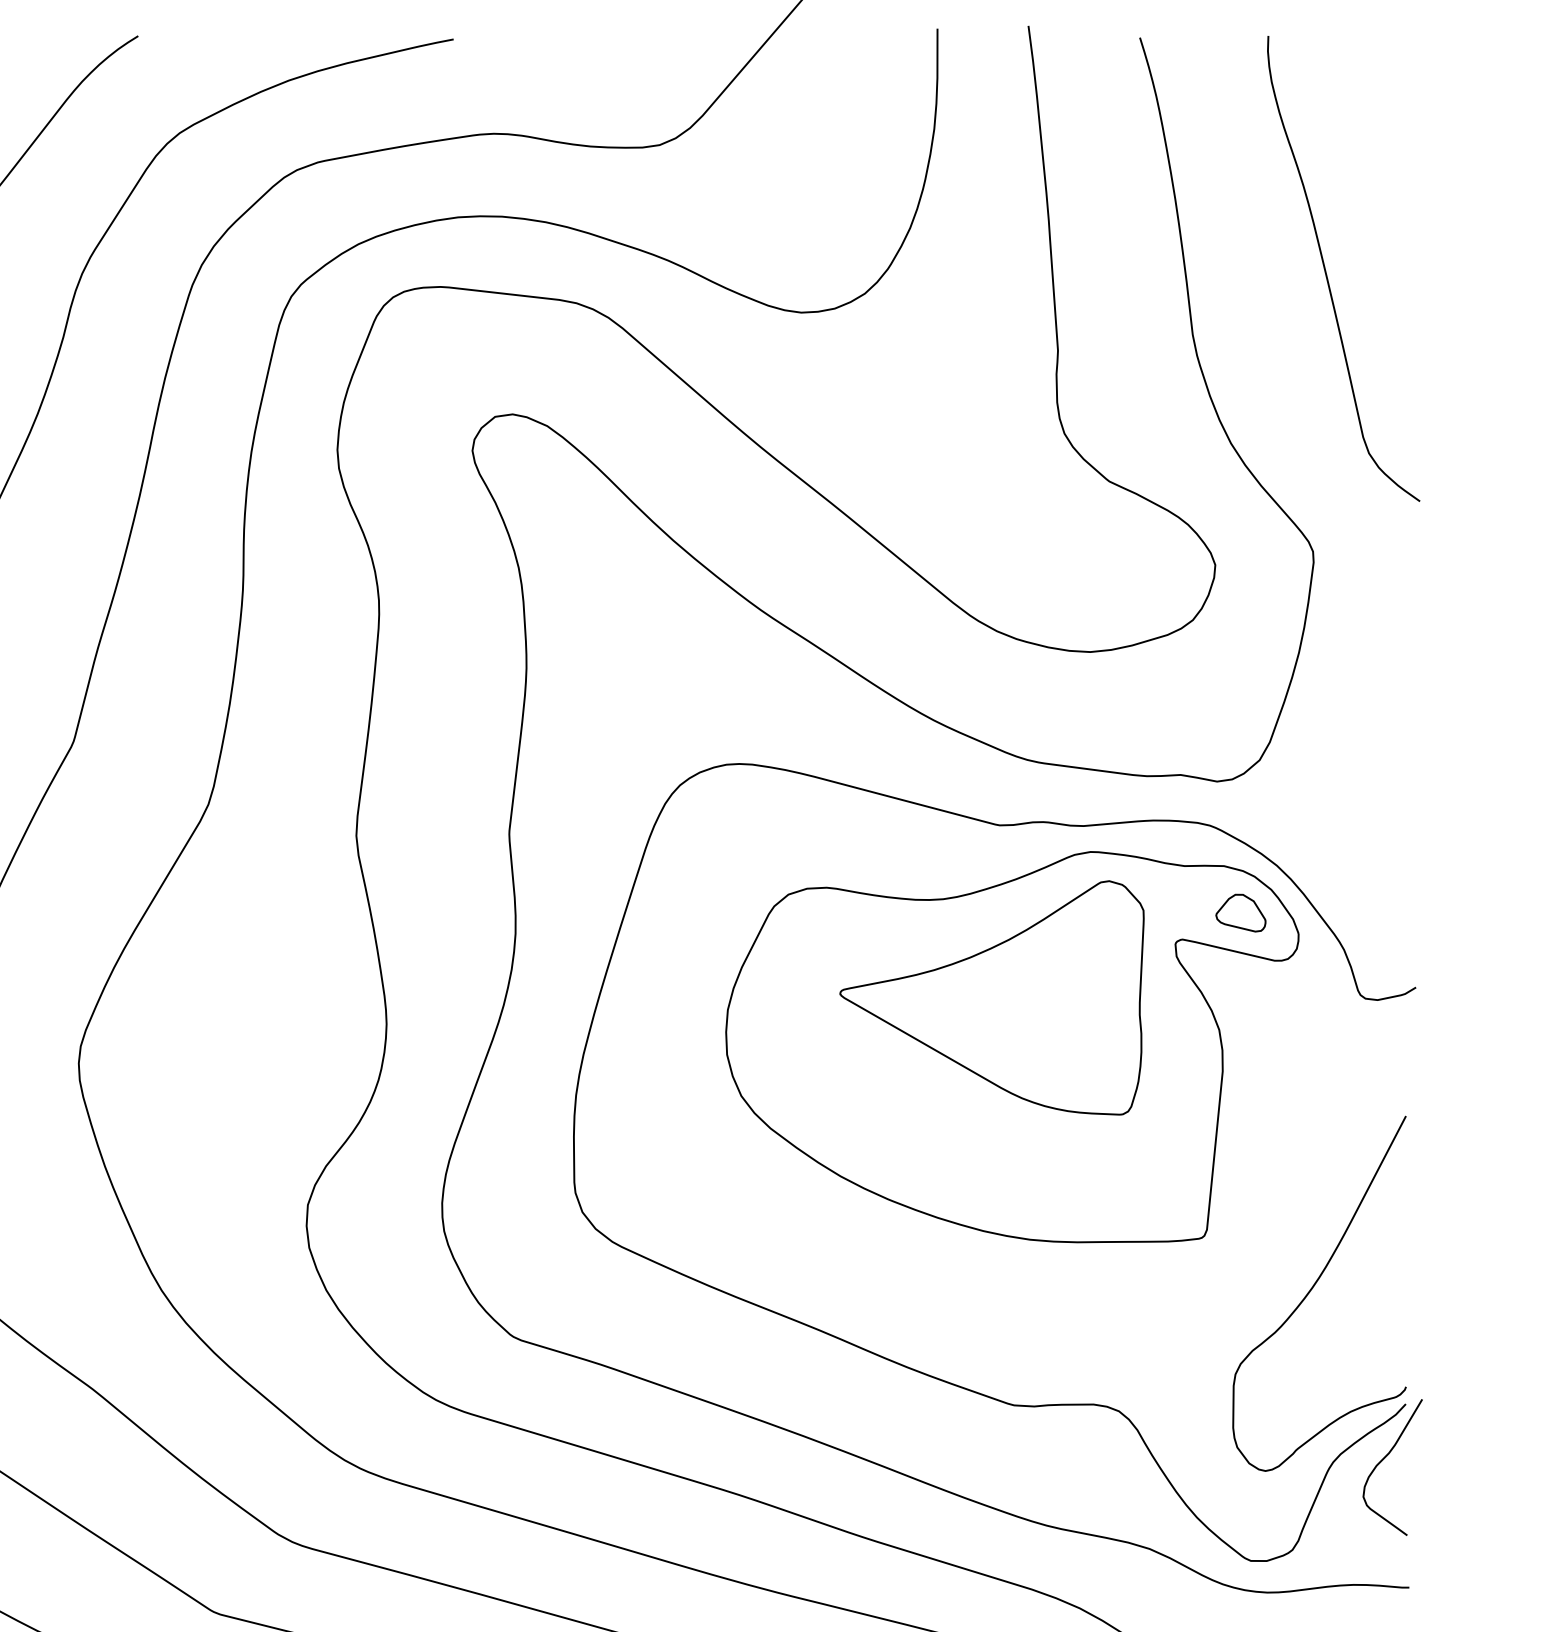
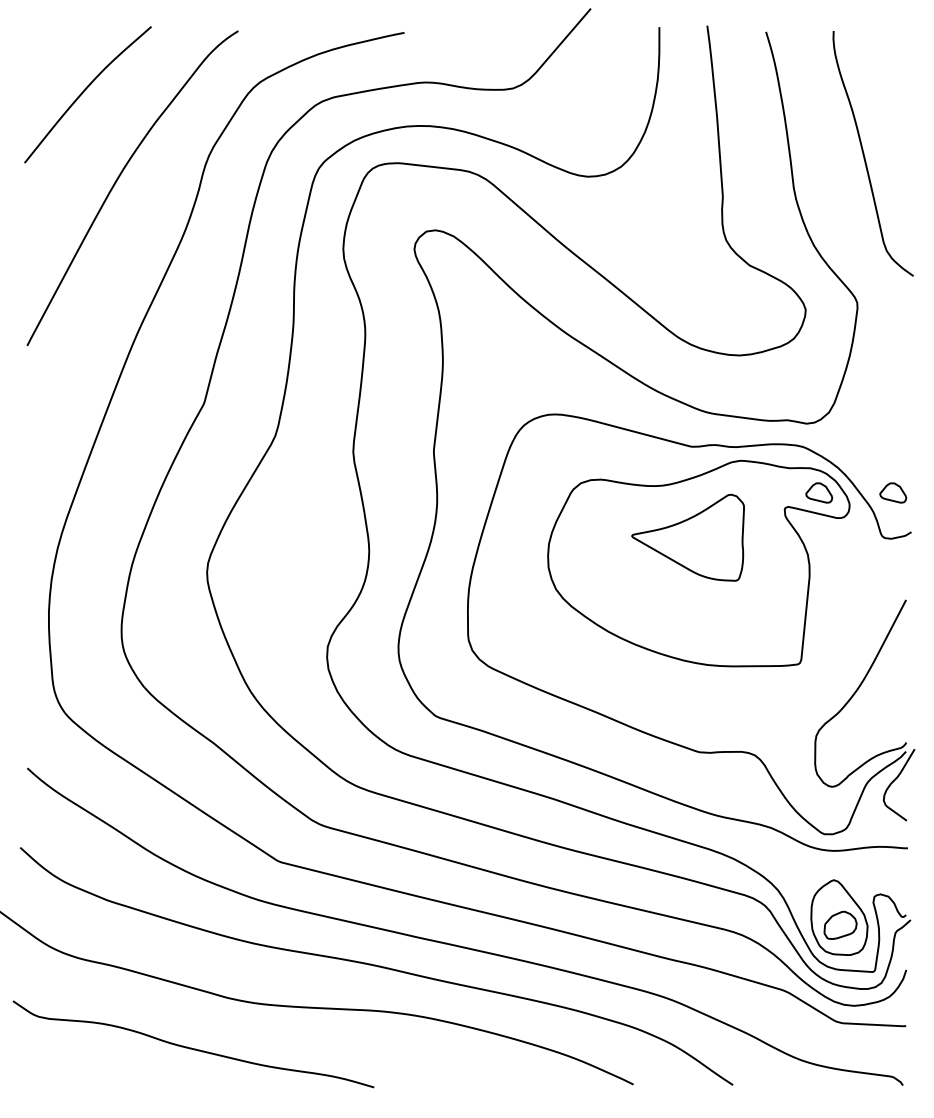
part: (1381, 912) -> (893, 492), added
part: (990, 997) -> (687, 537), size x0.7

